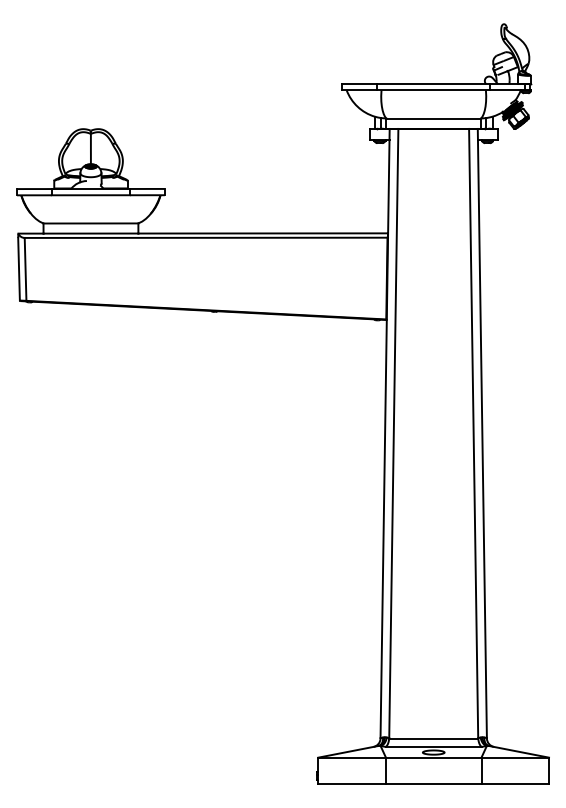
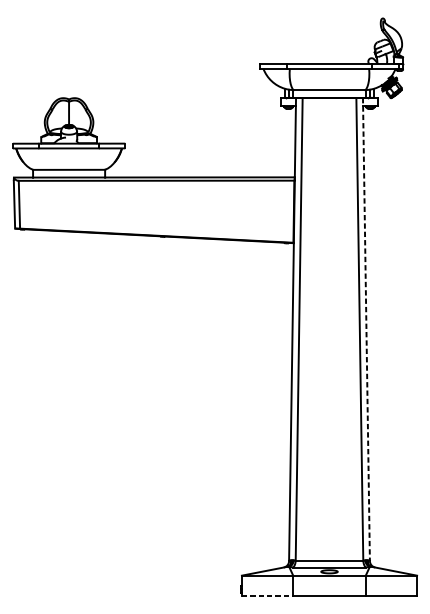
line: (482, 433) -> (366, 329), solid -> dashed
line: (352, 783) -> (267, 595), solid -> dashed

